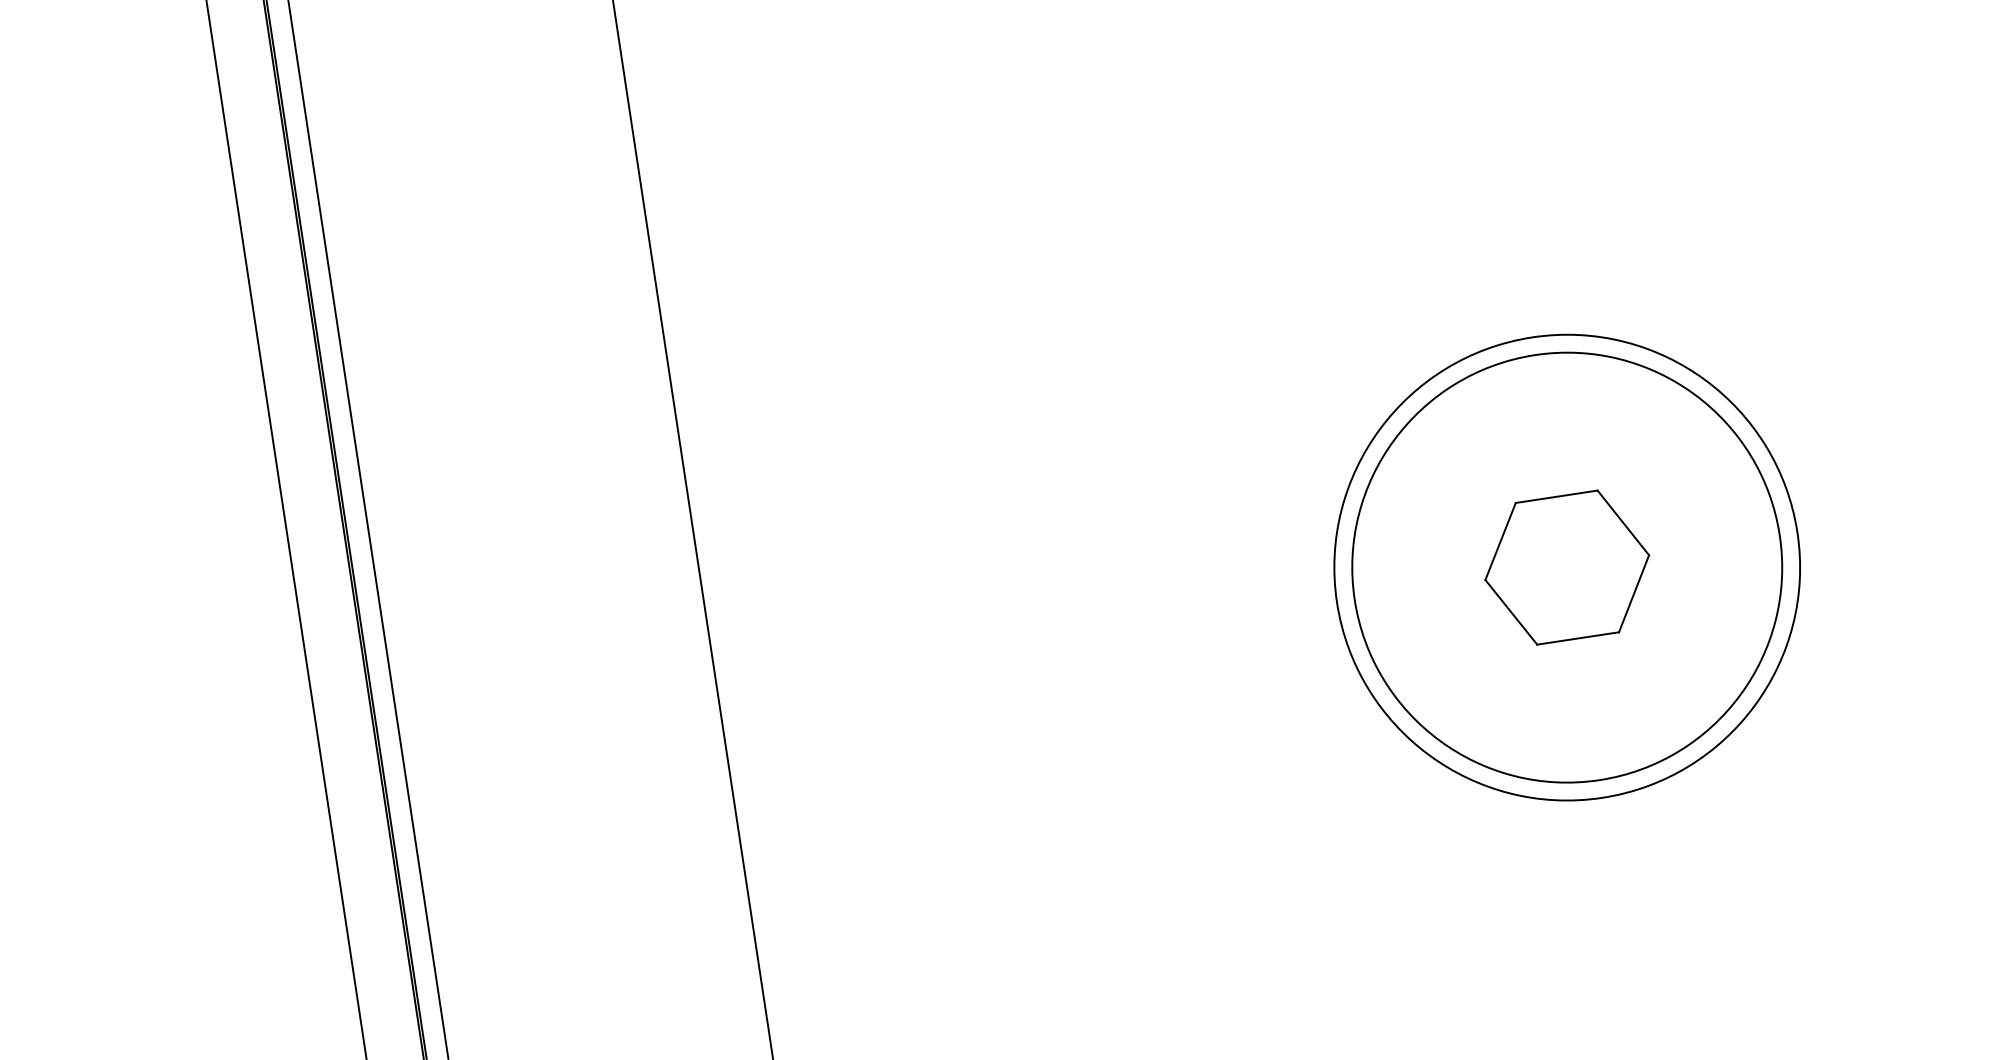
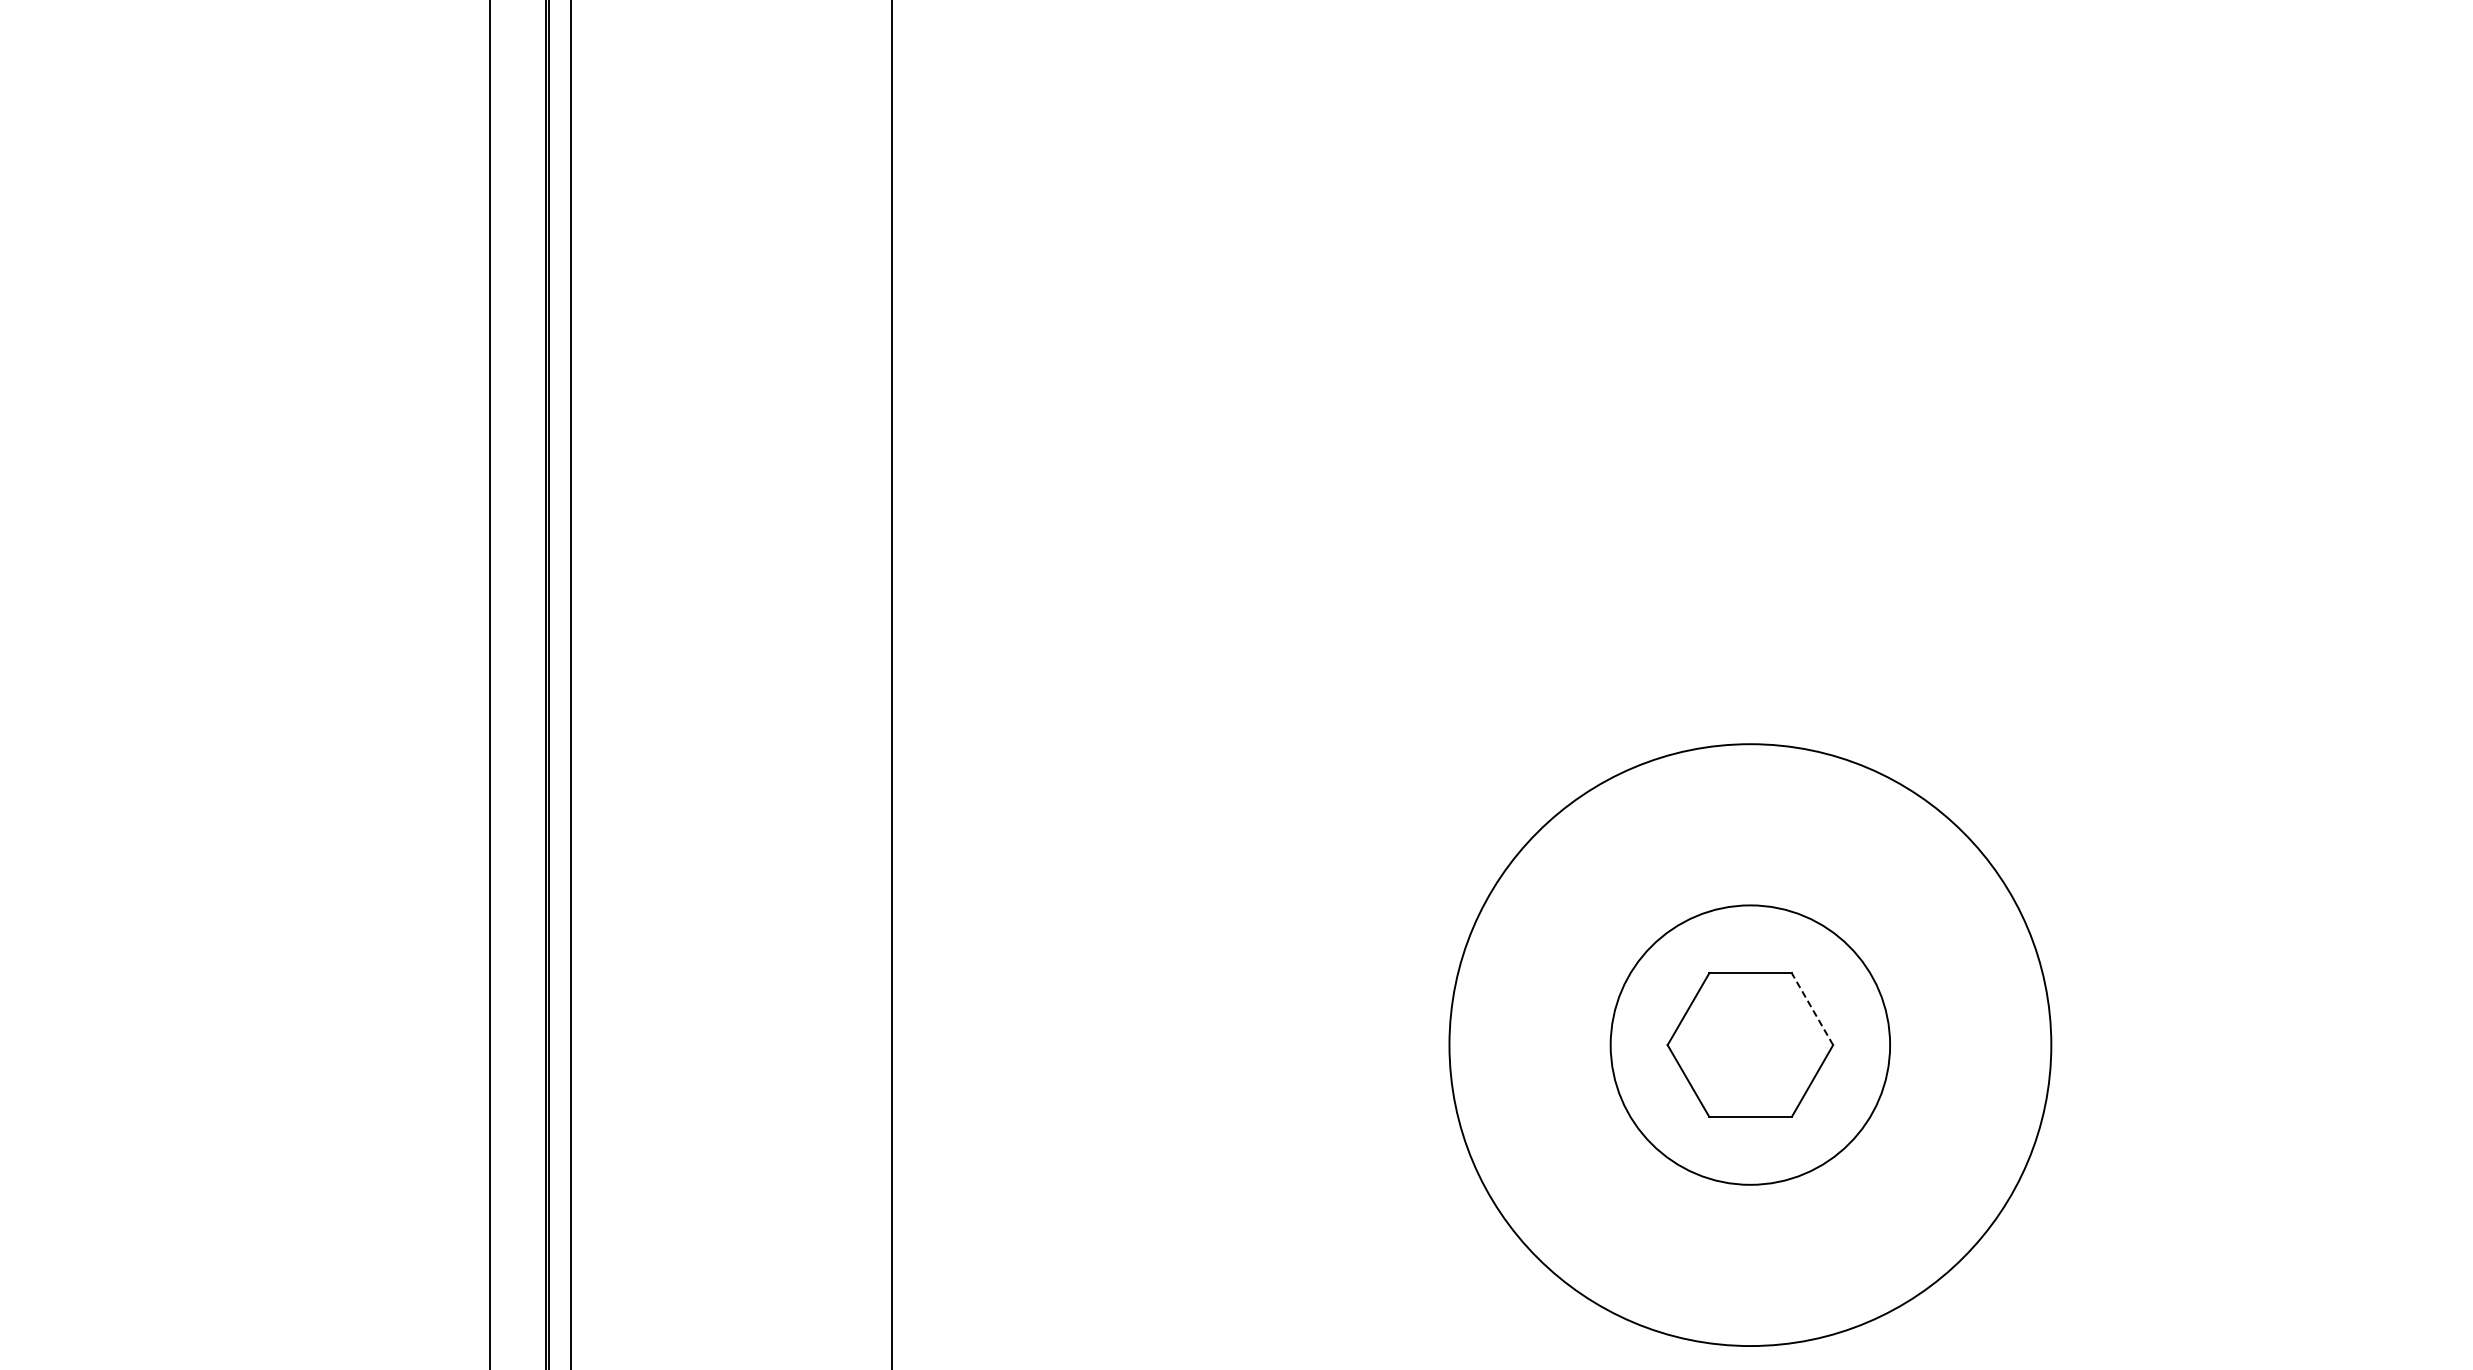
line: (1623, 522) -> (1812, 1008), solid -> dashed
circle: (1567, 567) -> (1750, 1044), size x0.6
circle: (1567, 568) -> (1750, 1045), size x1.4

